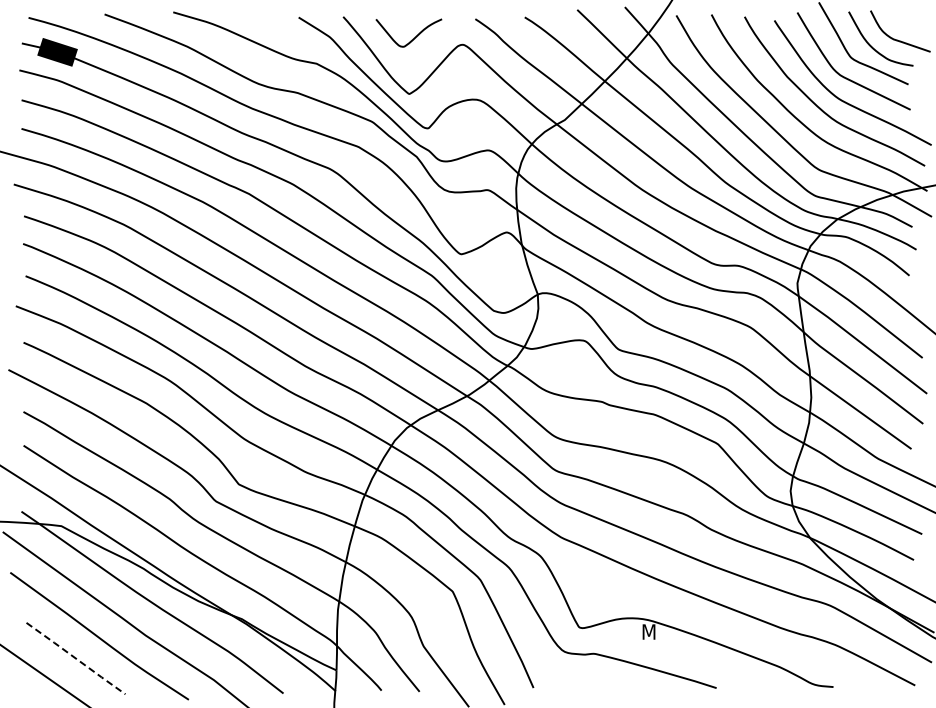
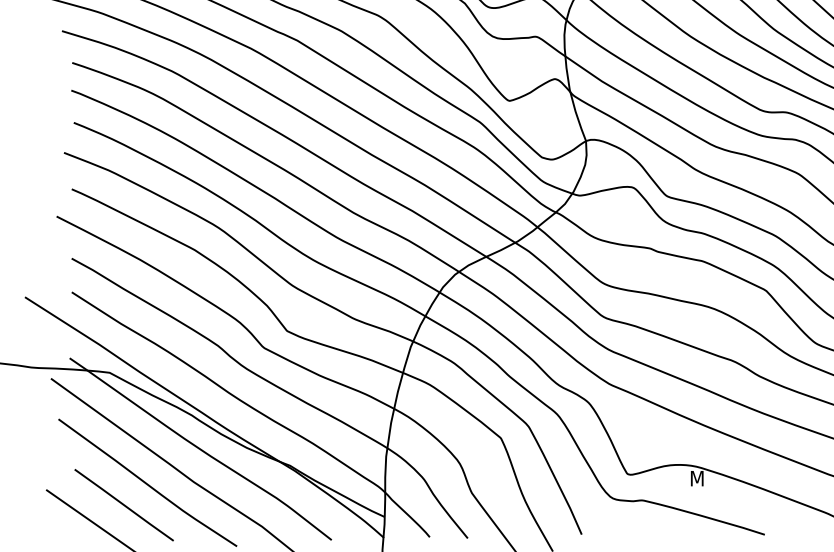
line: (76, 659) -> (124, 506), dashed -> solid

